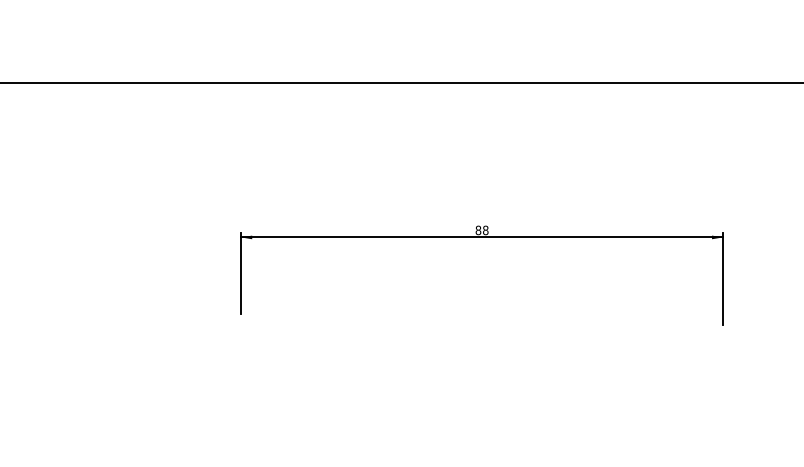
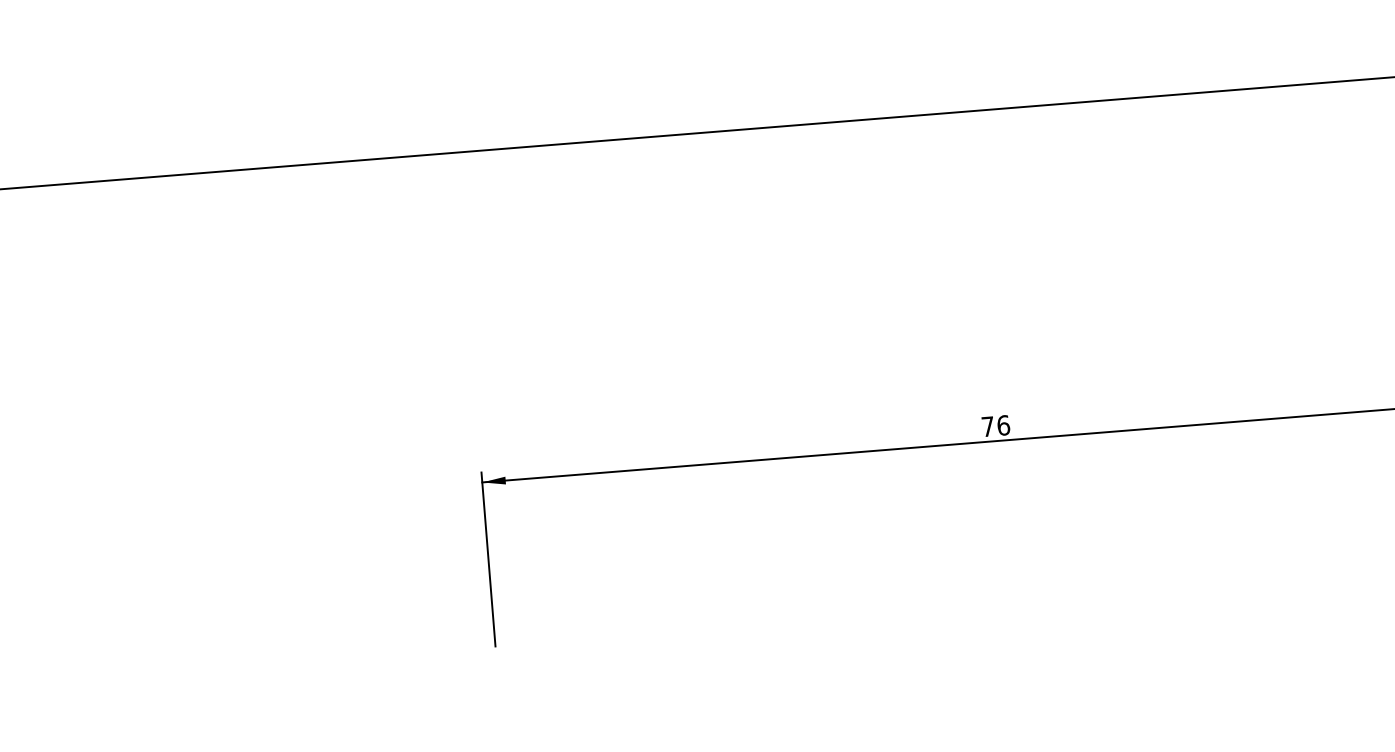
text: (481, 230) -> (994, 426), 88 -> 76

